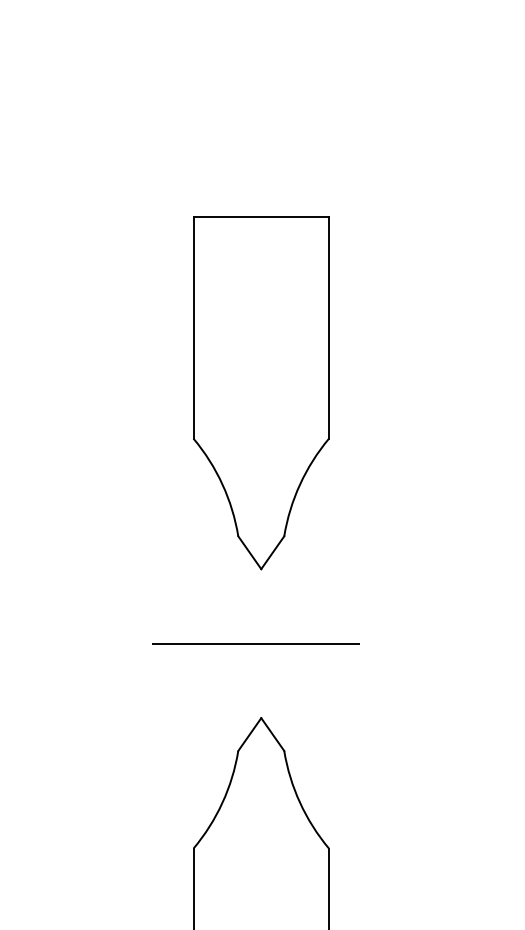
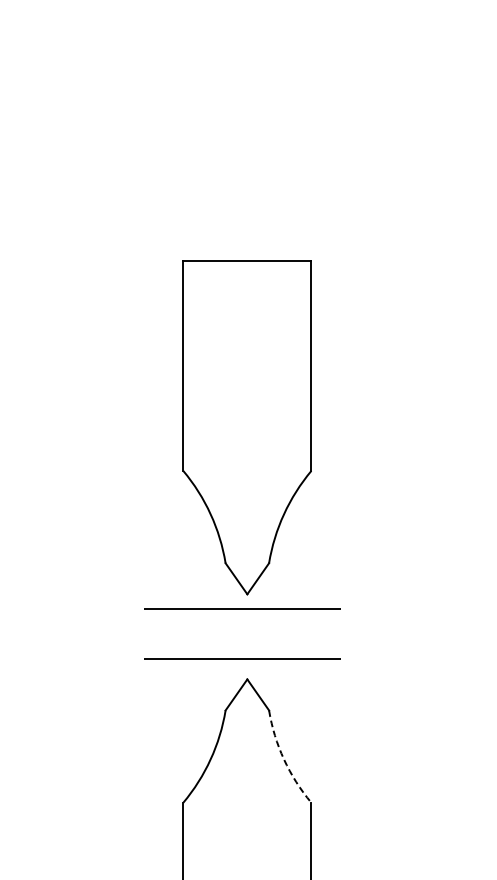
part: (261, 393) -> (247, 428), moved
line: (255, 696) -> (241, 658), added
arc: (300, 802) -> (284, 759), solid -> dashed

